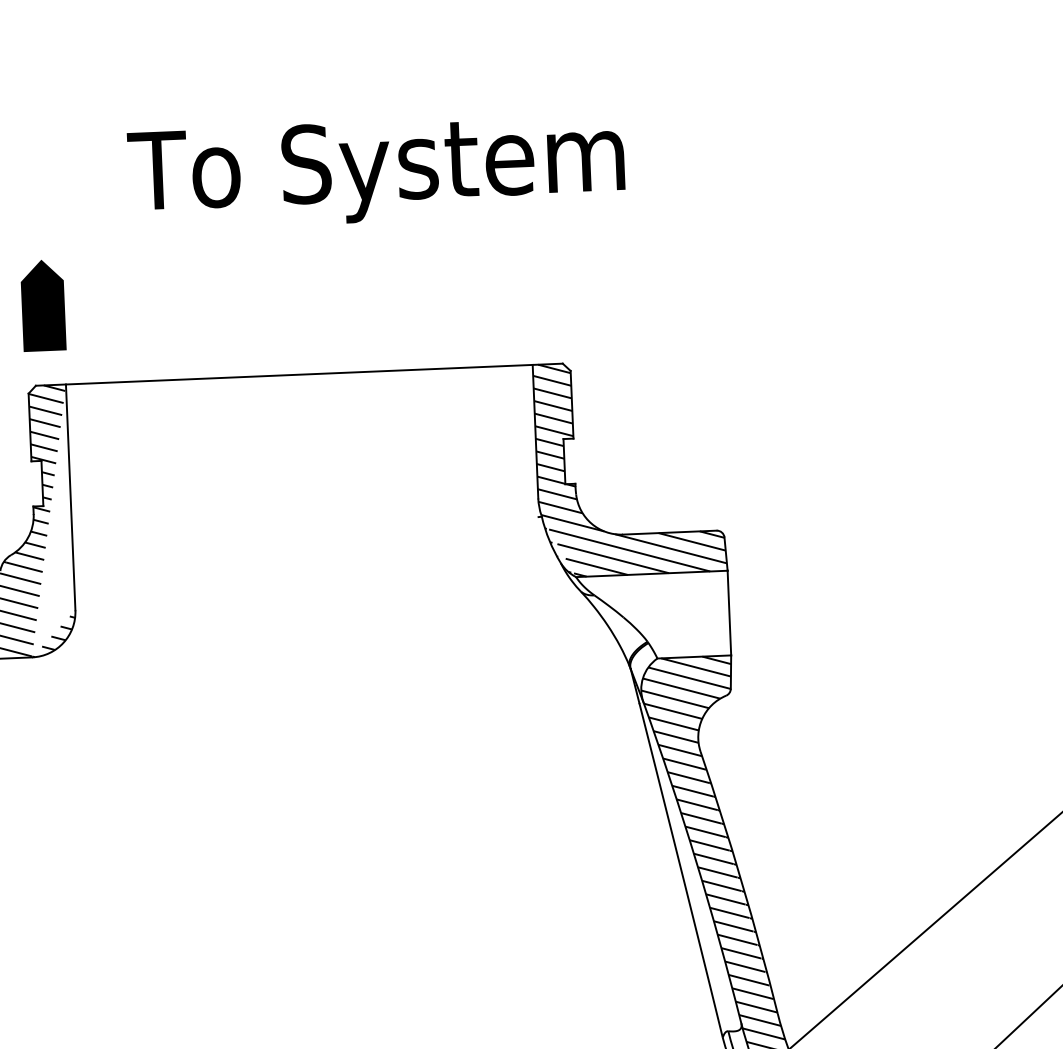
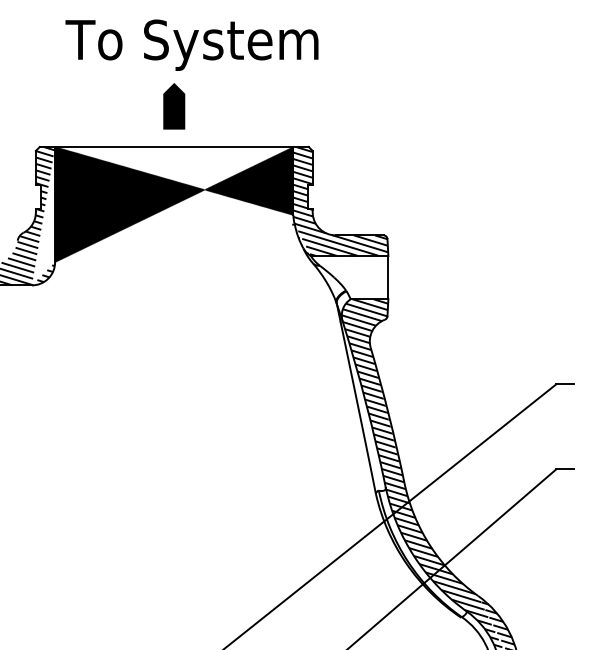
text: (375, 170) -> (191, 44), moved
line: (43, 305) -> (174, 106), moved
hatch: (304, 487) -> (174, 204), added

